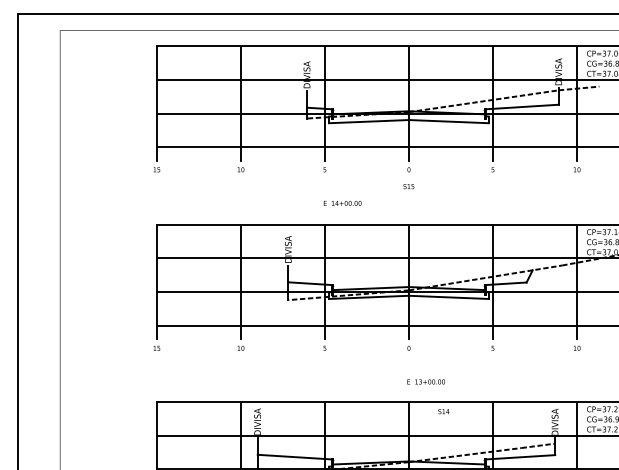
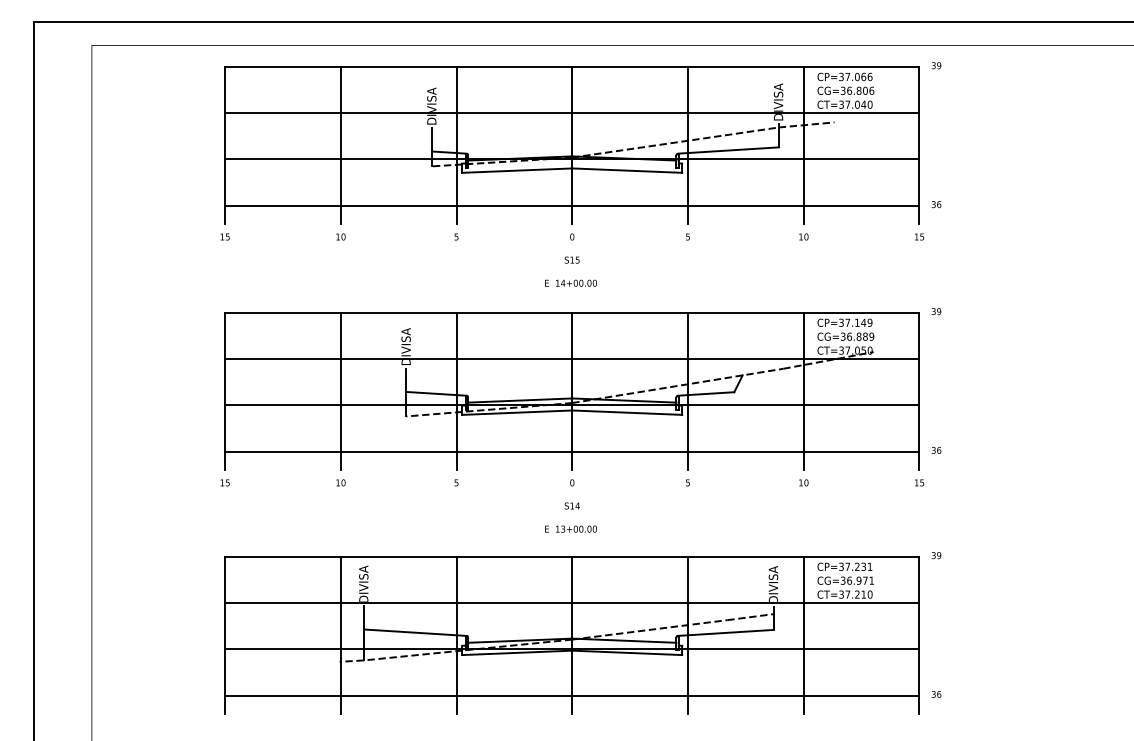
text: (342, 202) -> (570, 282), moved
text: (425, 381) -> (570, 528), moved
text: (443, 411) -> (571, 505), moved

